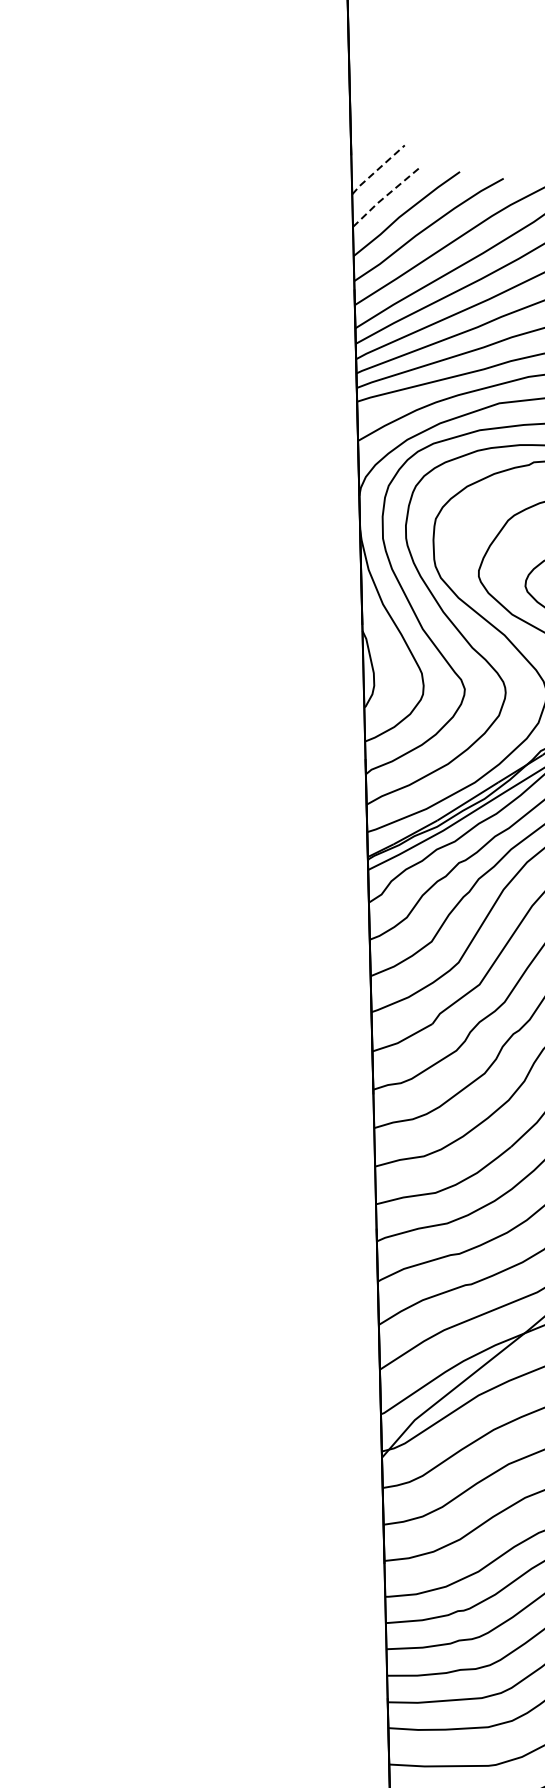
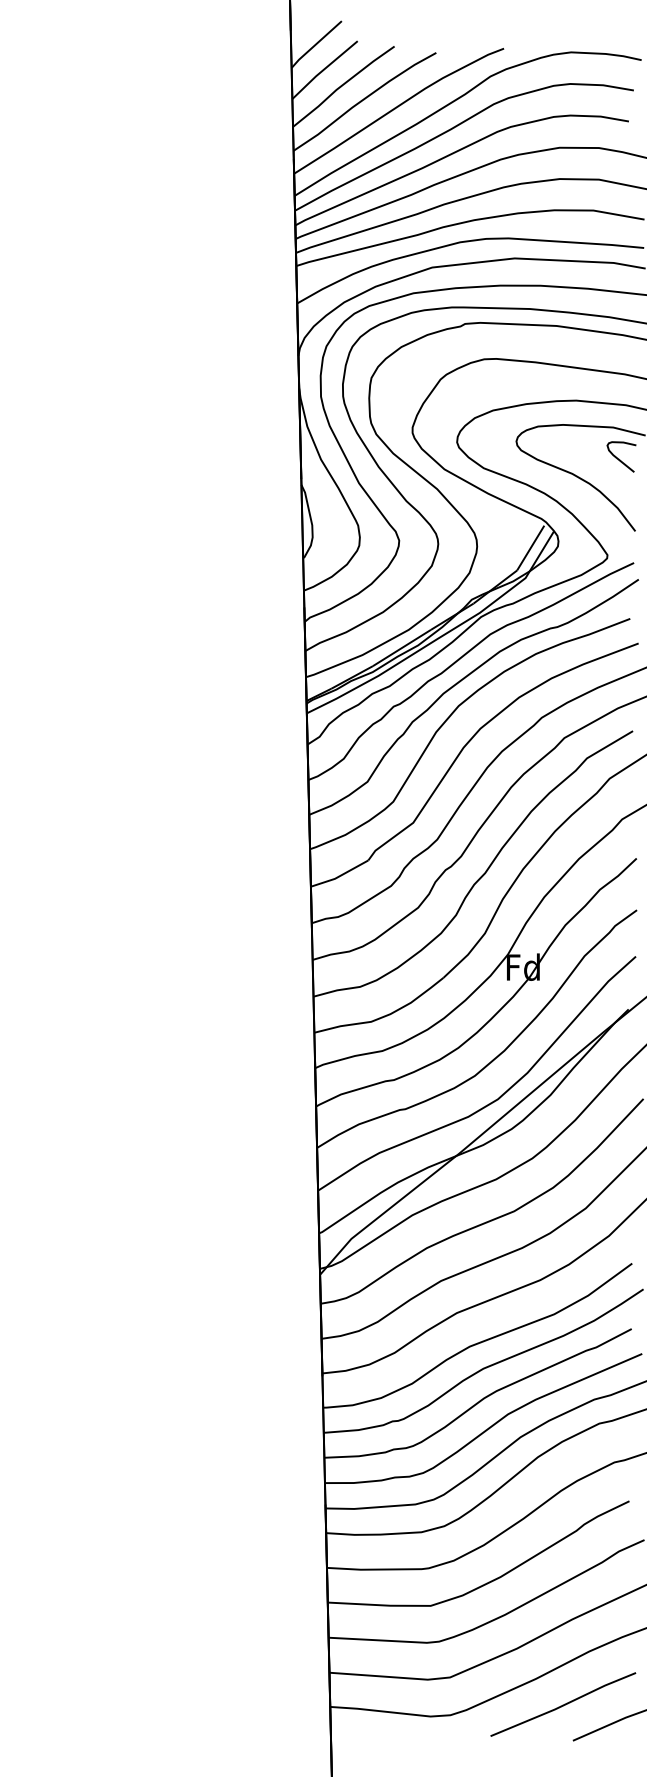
line: (377, 169) -> (315, 44), dashed -> solid
line: (386, 196) -> (324, 69), dashed -> solid

